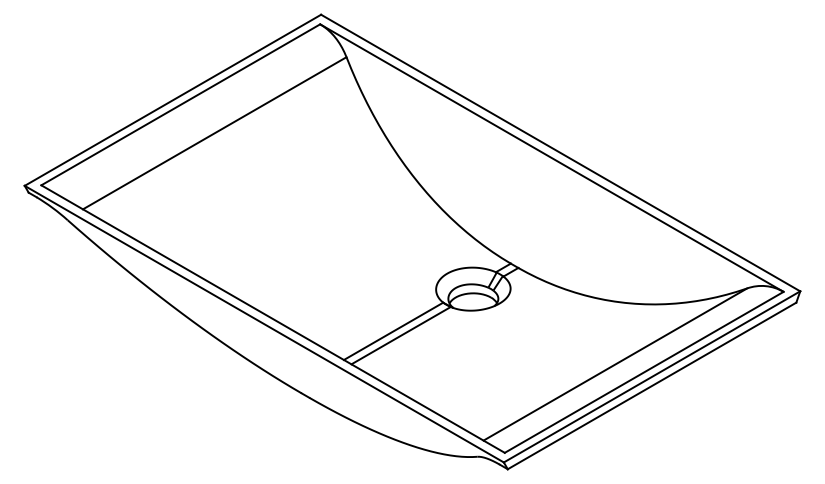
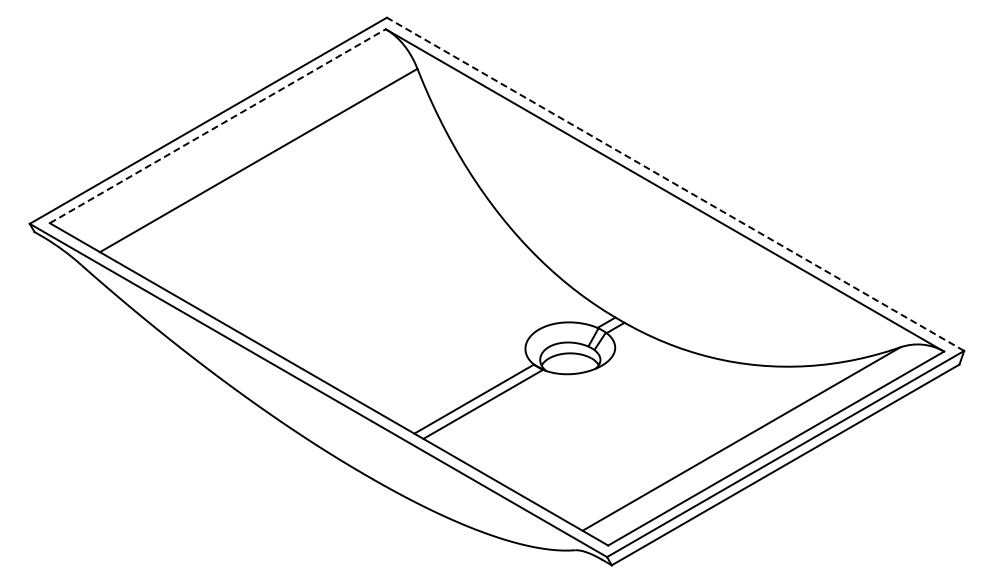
line: (180, 105) -> (217, 126), solid -> dashed
line: (560, 153) -> (675, 184), solid -> dashed

